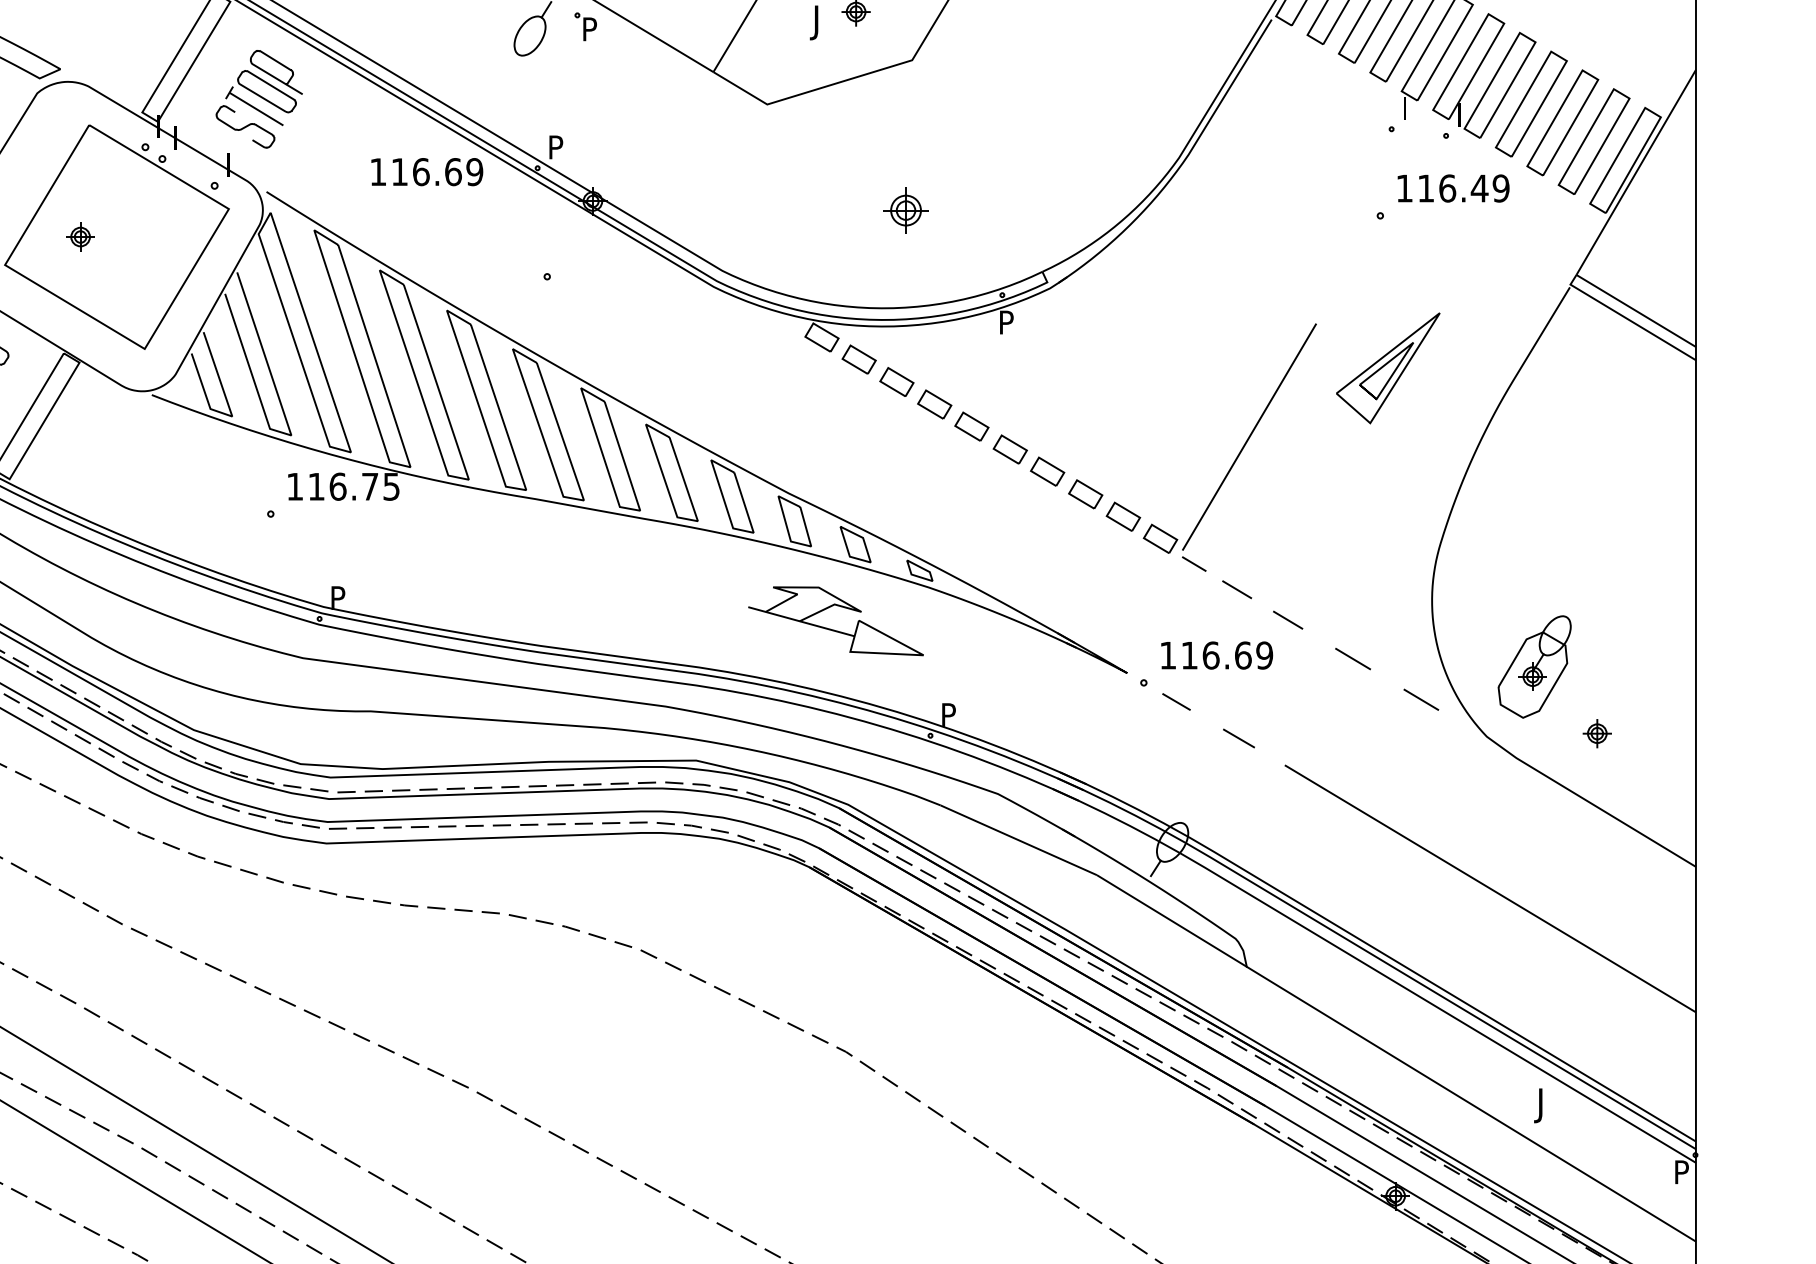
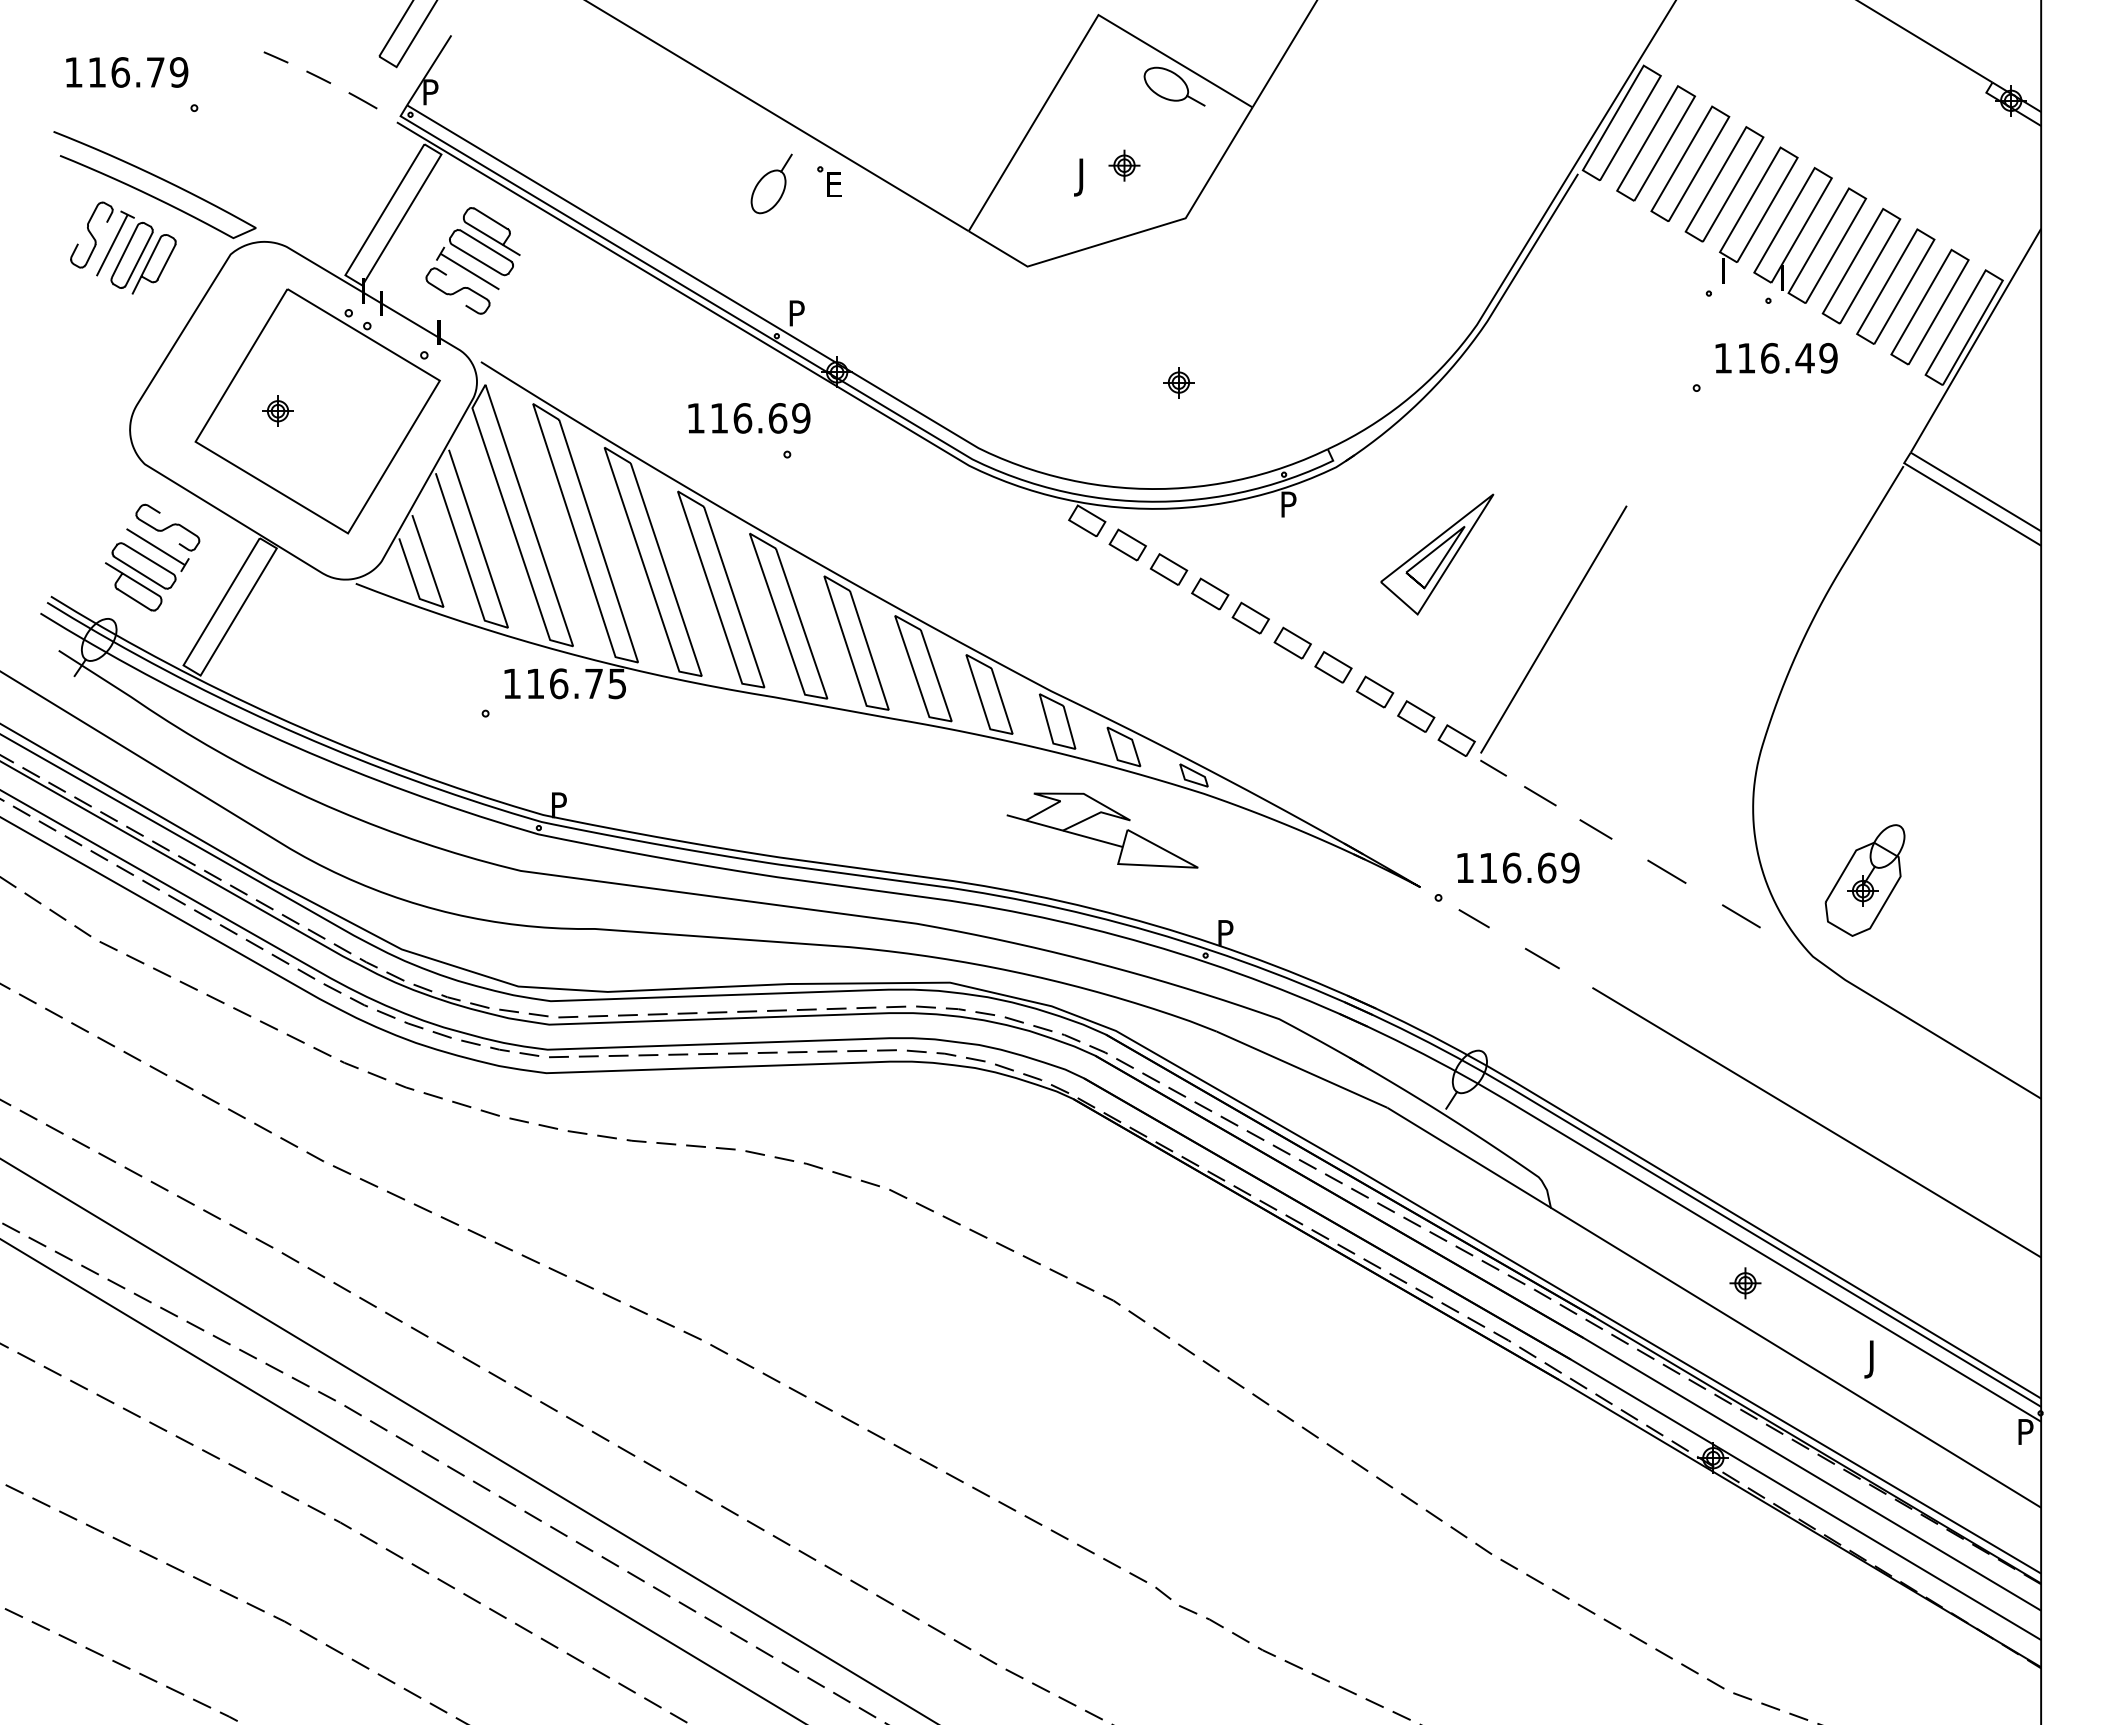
text: (589, 29) -> (833, 184), P -> E
text: (427, 172) -> (749, 418), moved
part: (905, 210) -> (1178, 382), size x0.62
part: (1388, 368) -> (1437, 554), moved
part: (1597, 733) -> (1745, 1283), moved

